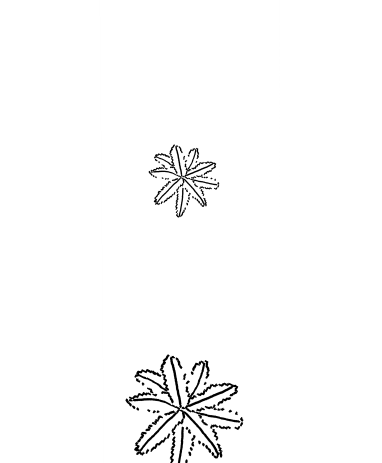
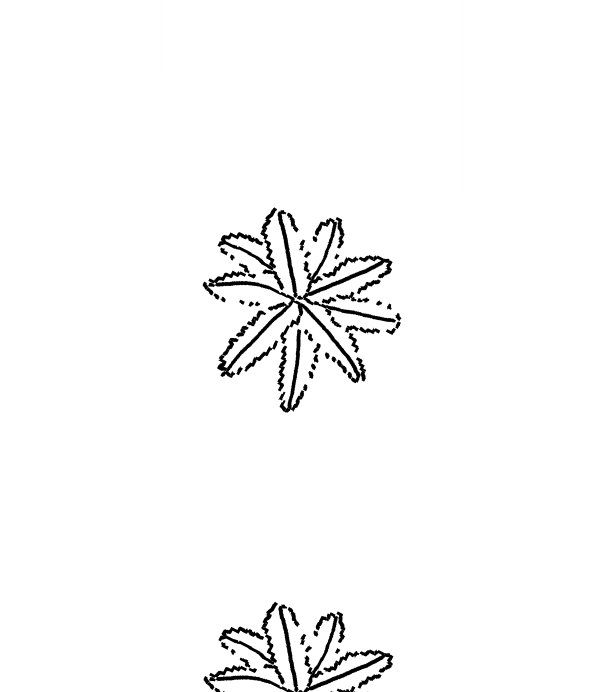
part: (183, 180) -> (301, 309), size x1.67

